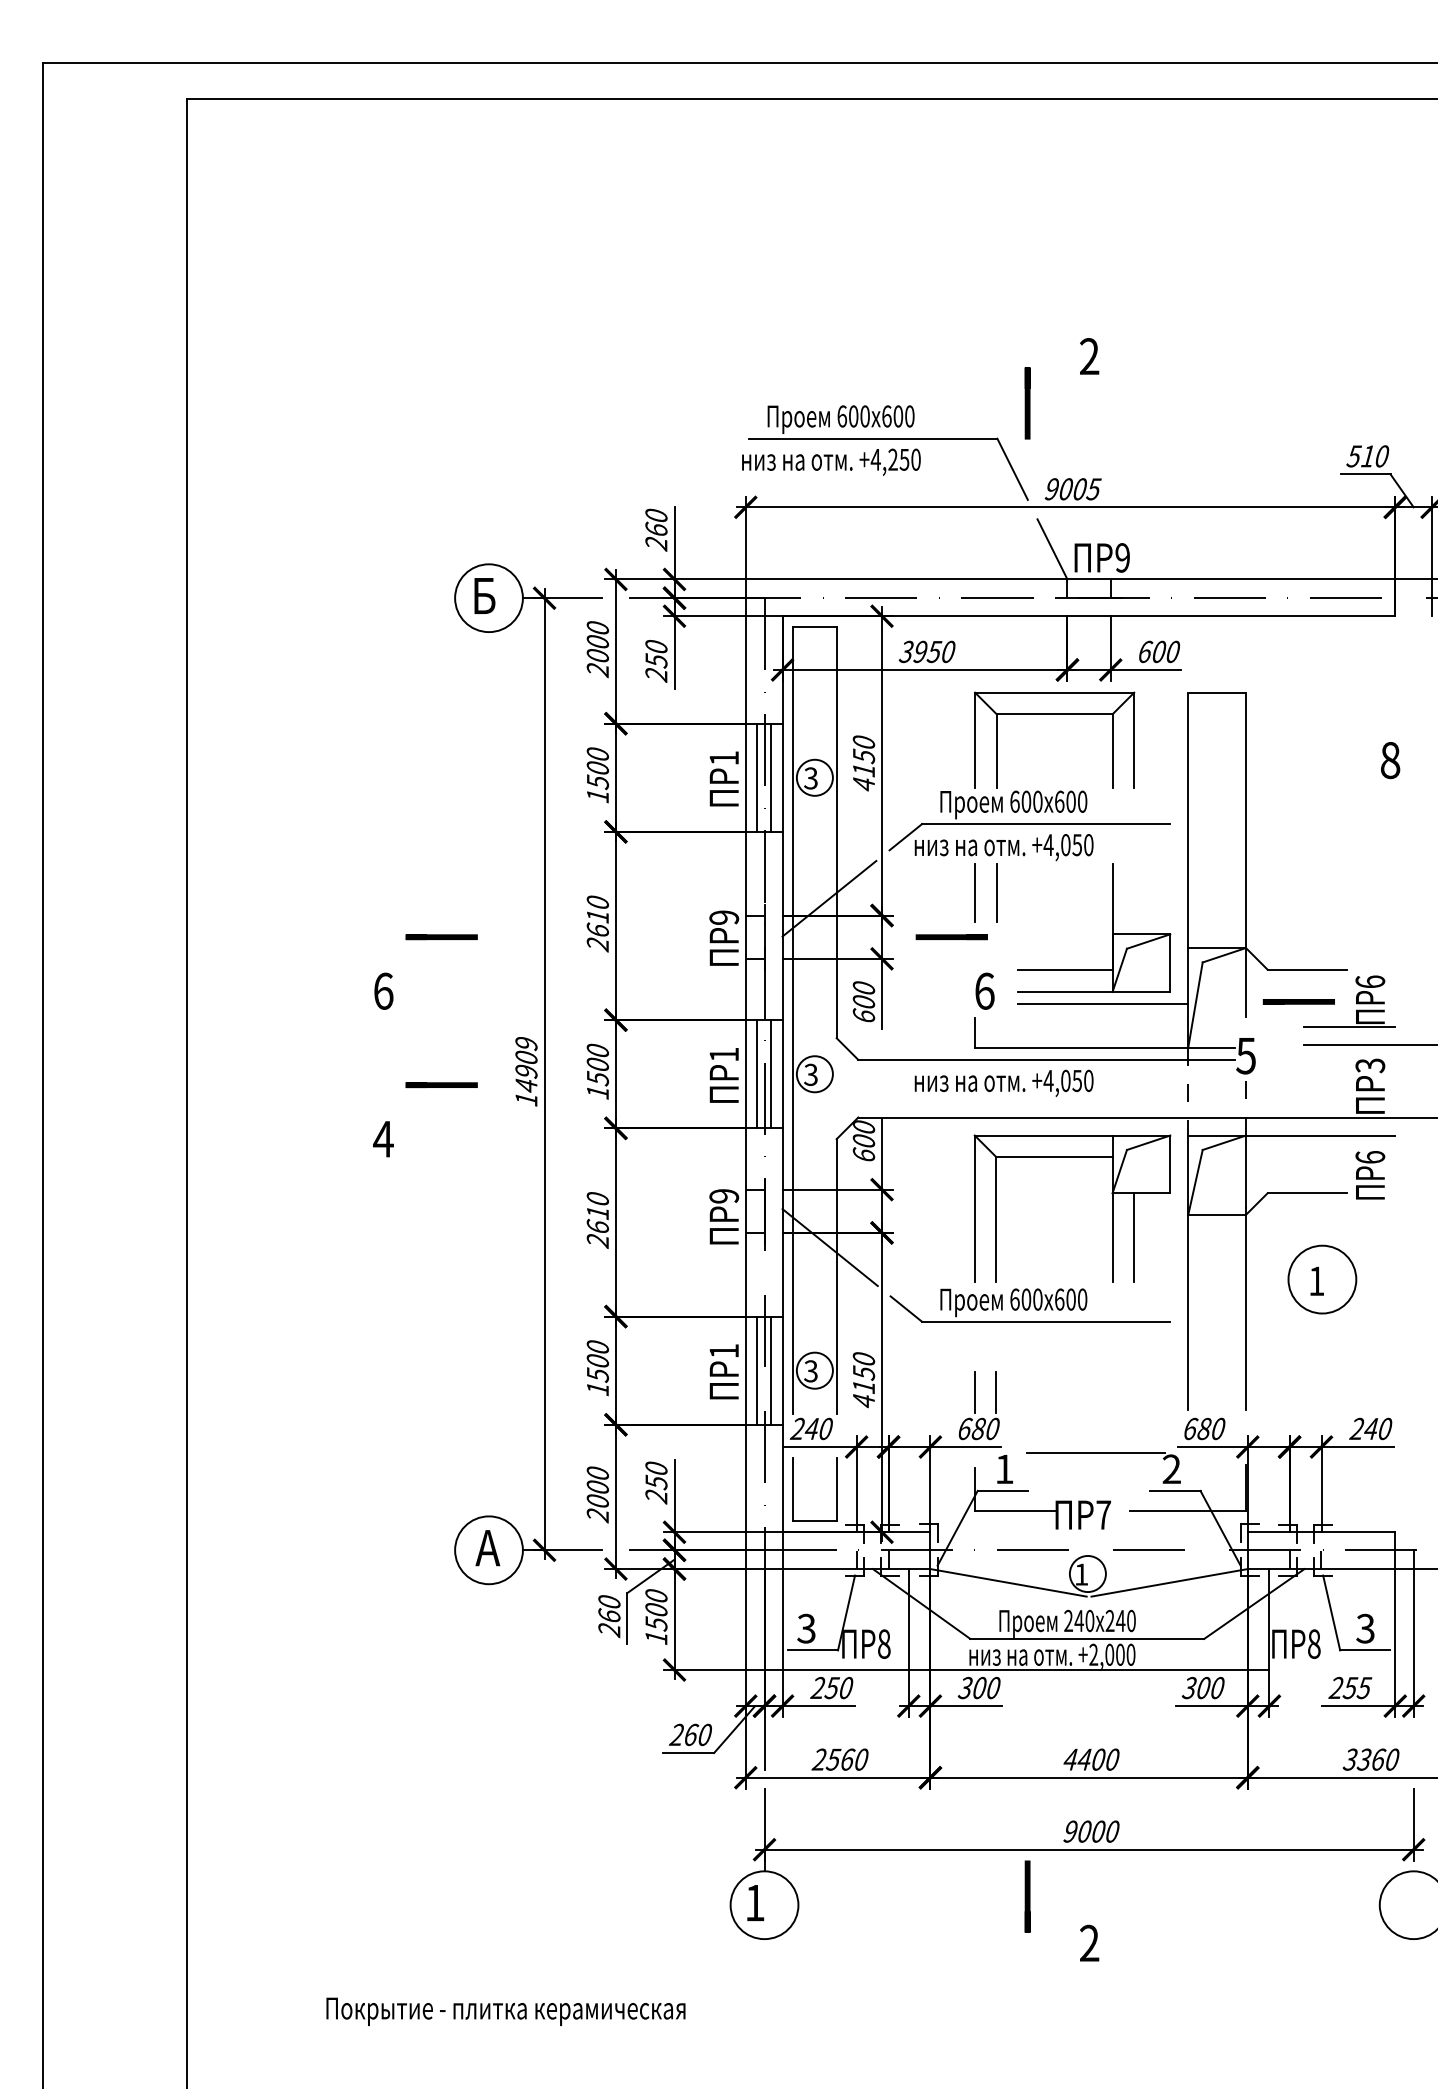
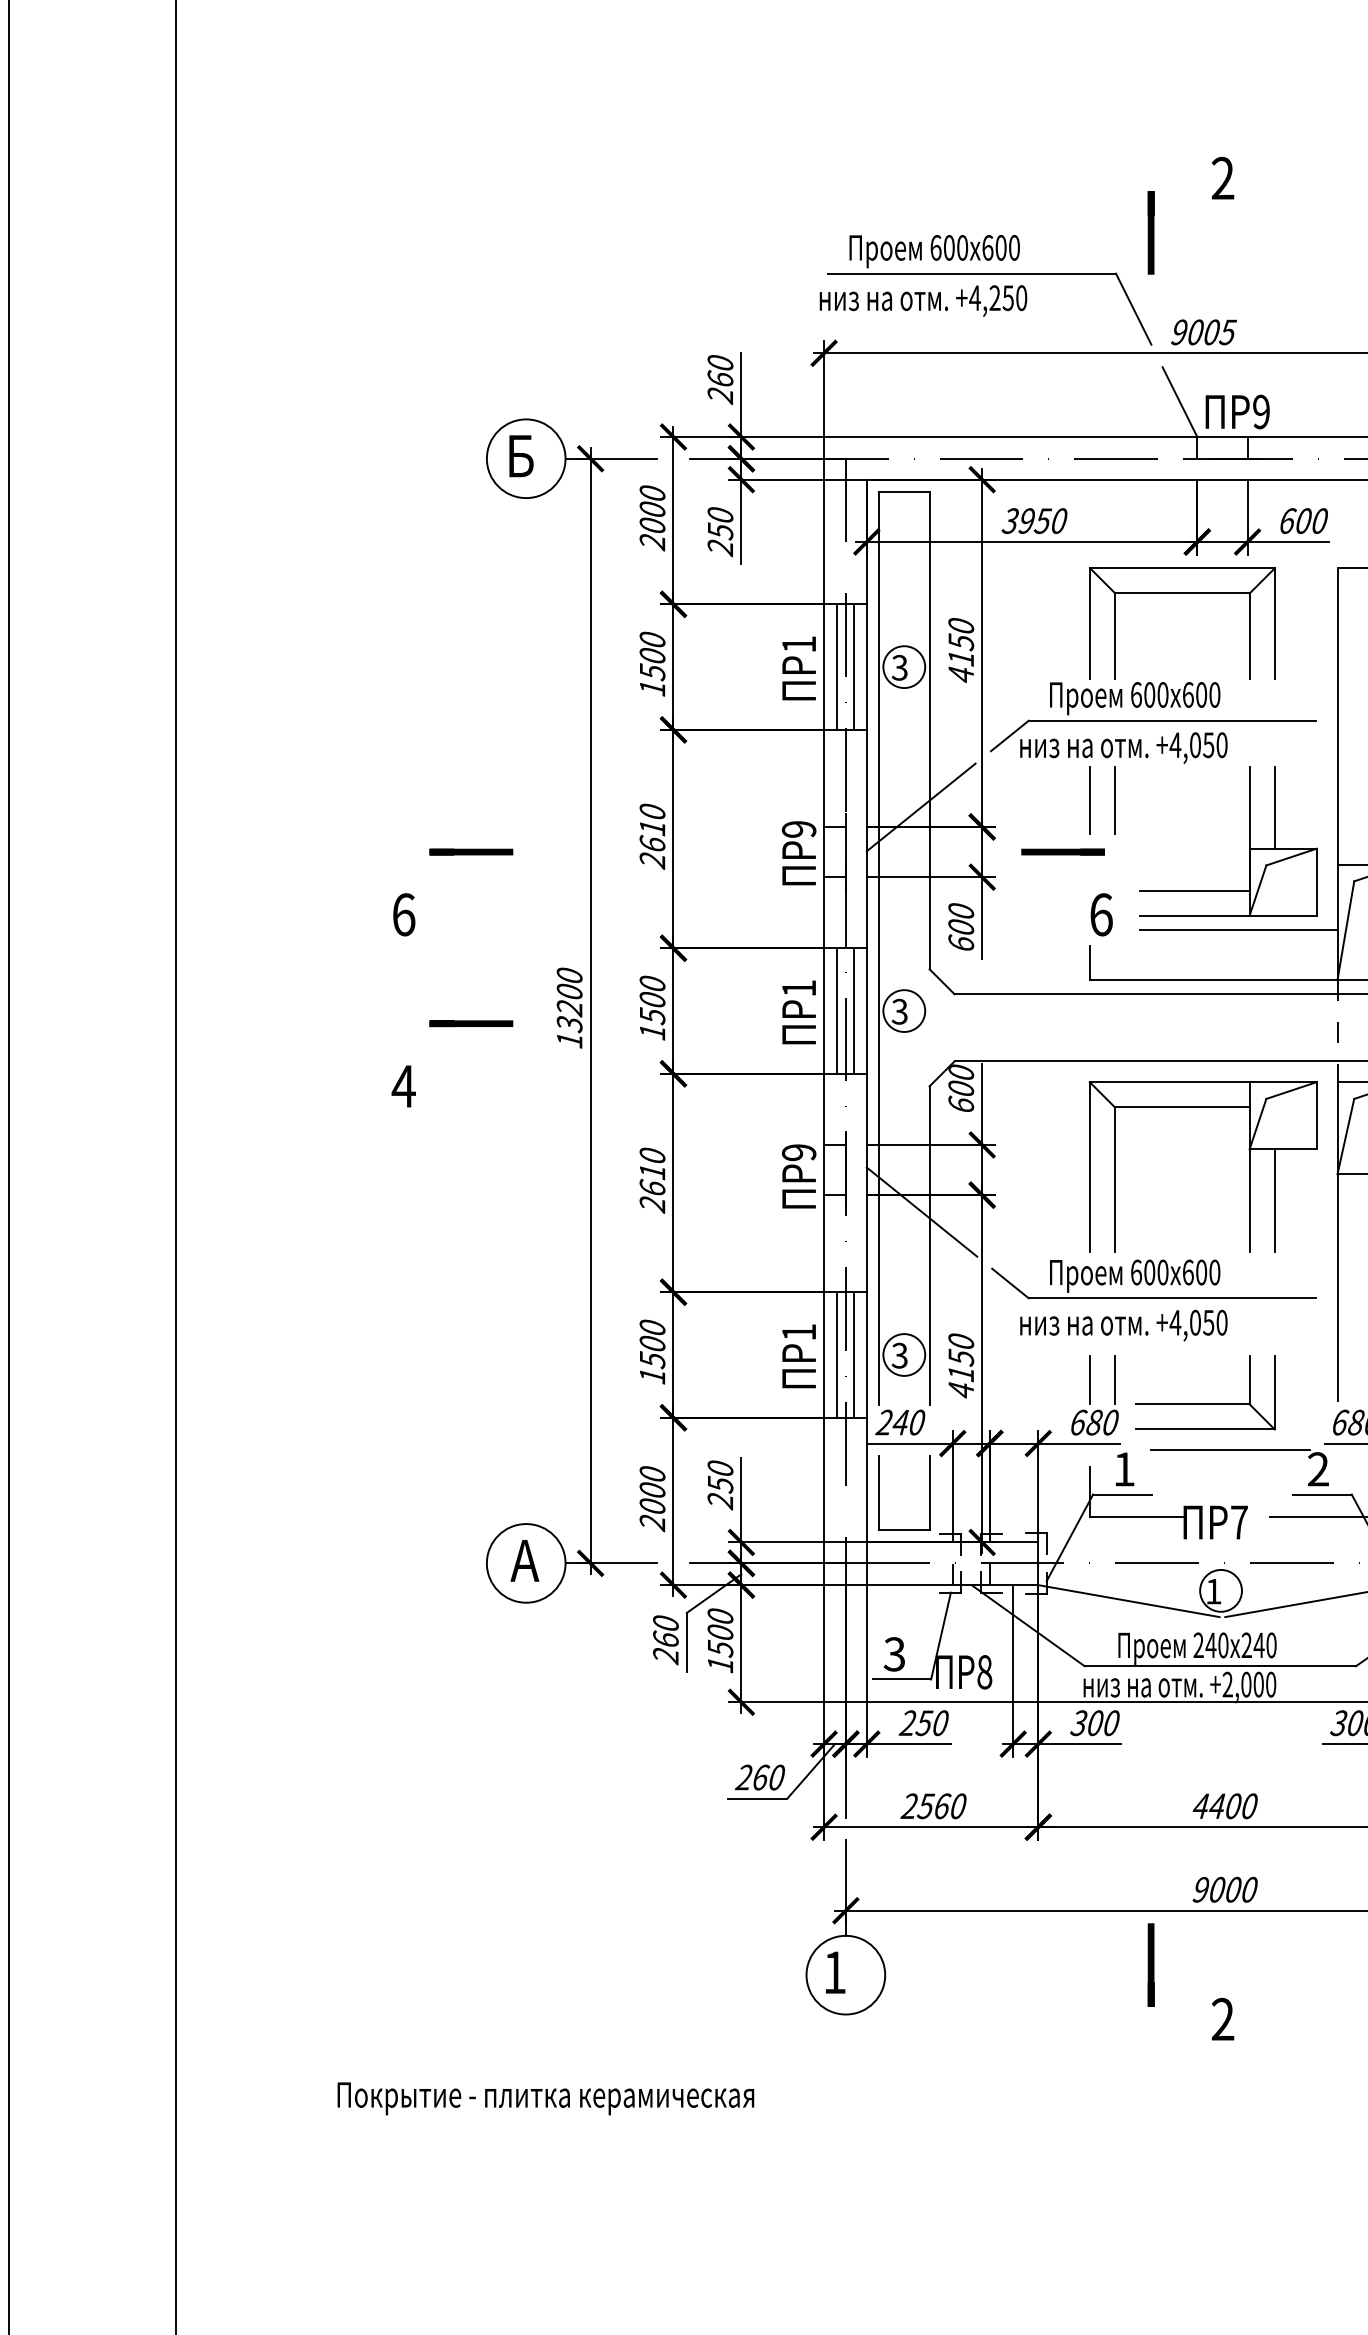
line: (1134, 898) -> (1275, 807), added
text: (526, 1064) -> (569, 999), 14909 -> 13200
text: (1003, 1082) -> (1123, 1324), moved
part: (1074, 1412) -> (1205, 1403), added

